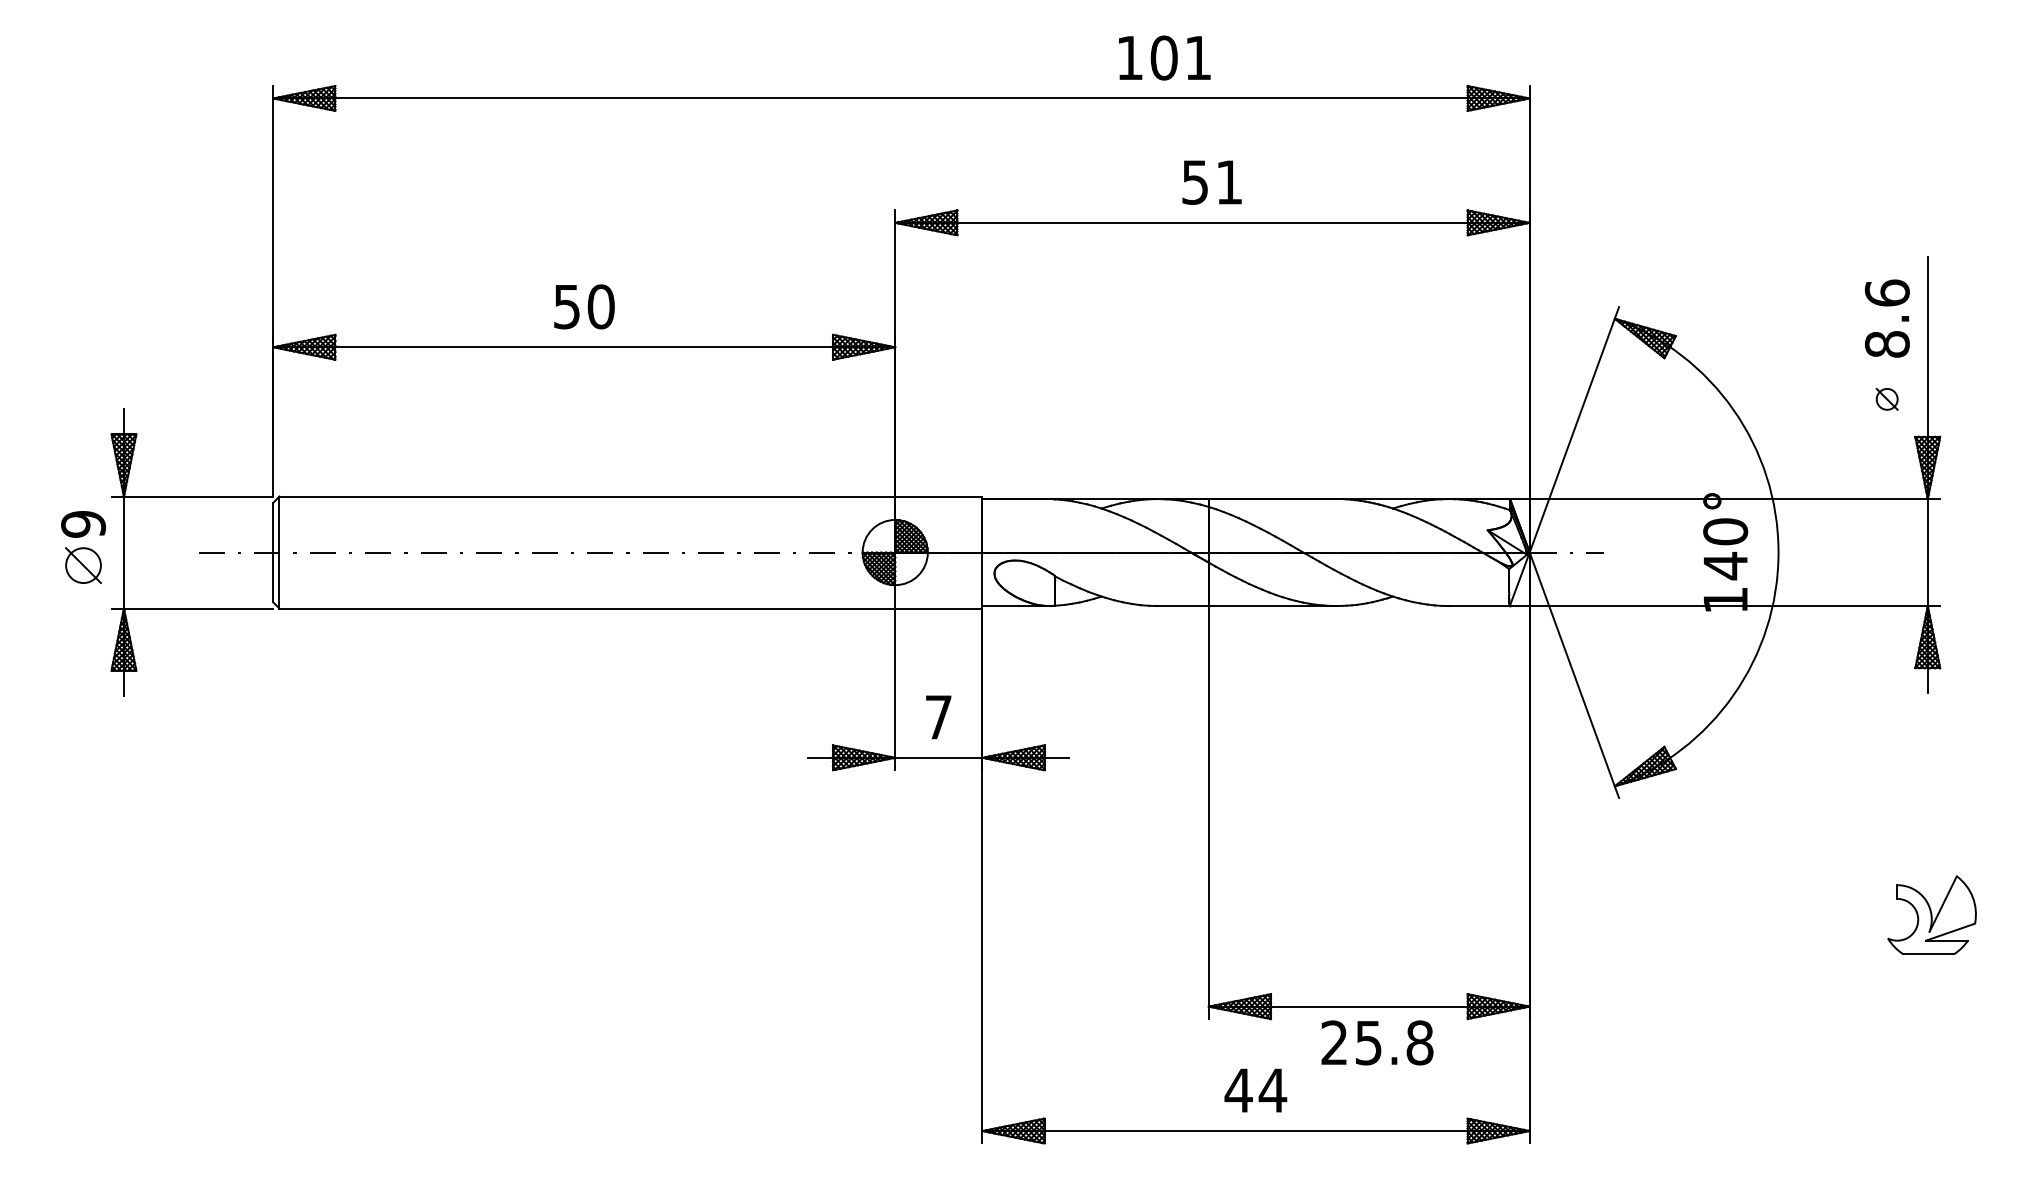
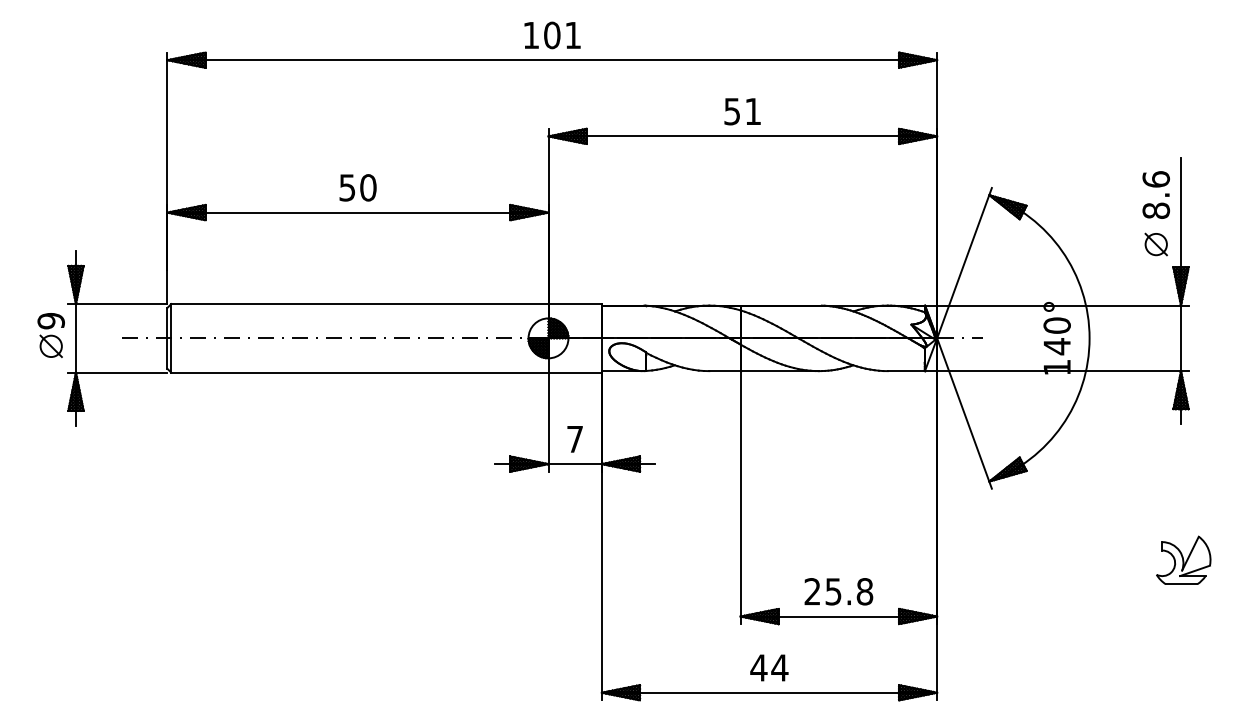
text: (1164, 58) -> (552, 35), moved
part: (1886, 399) -> (1155, 244), size x1.67
text: (1376, 1042) -> (838, 591), moved

